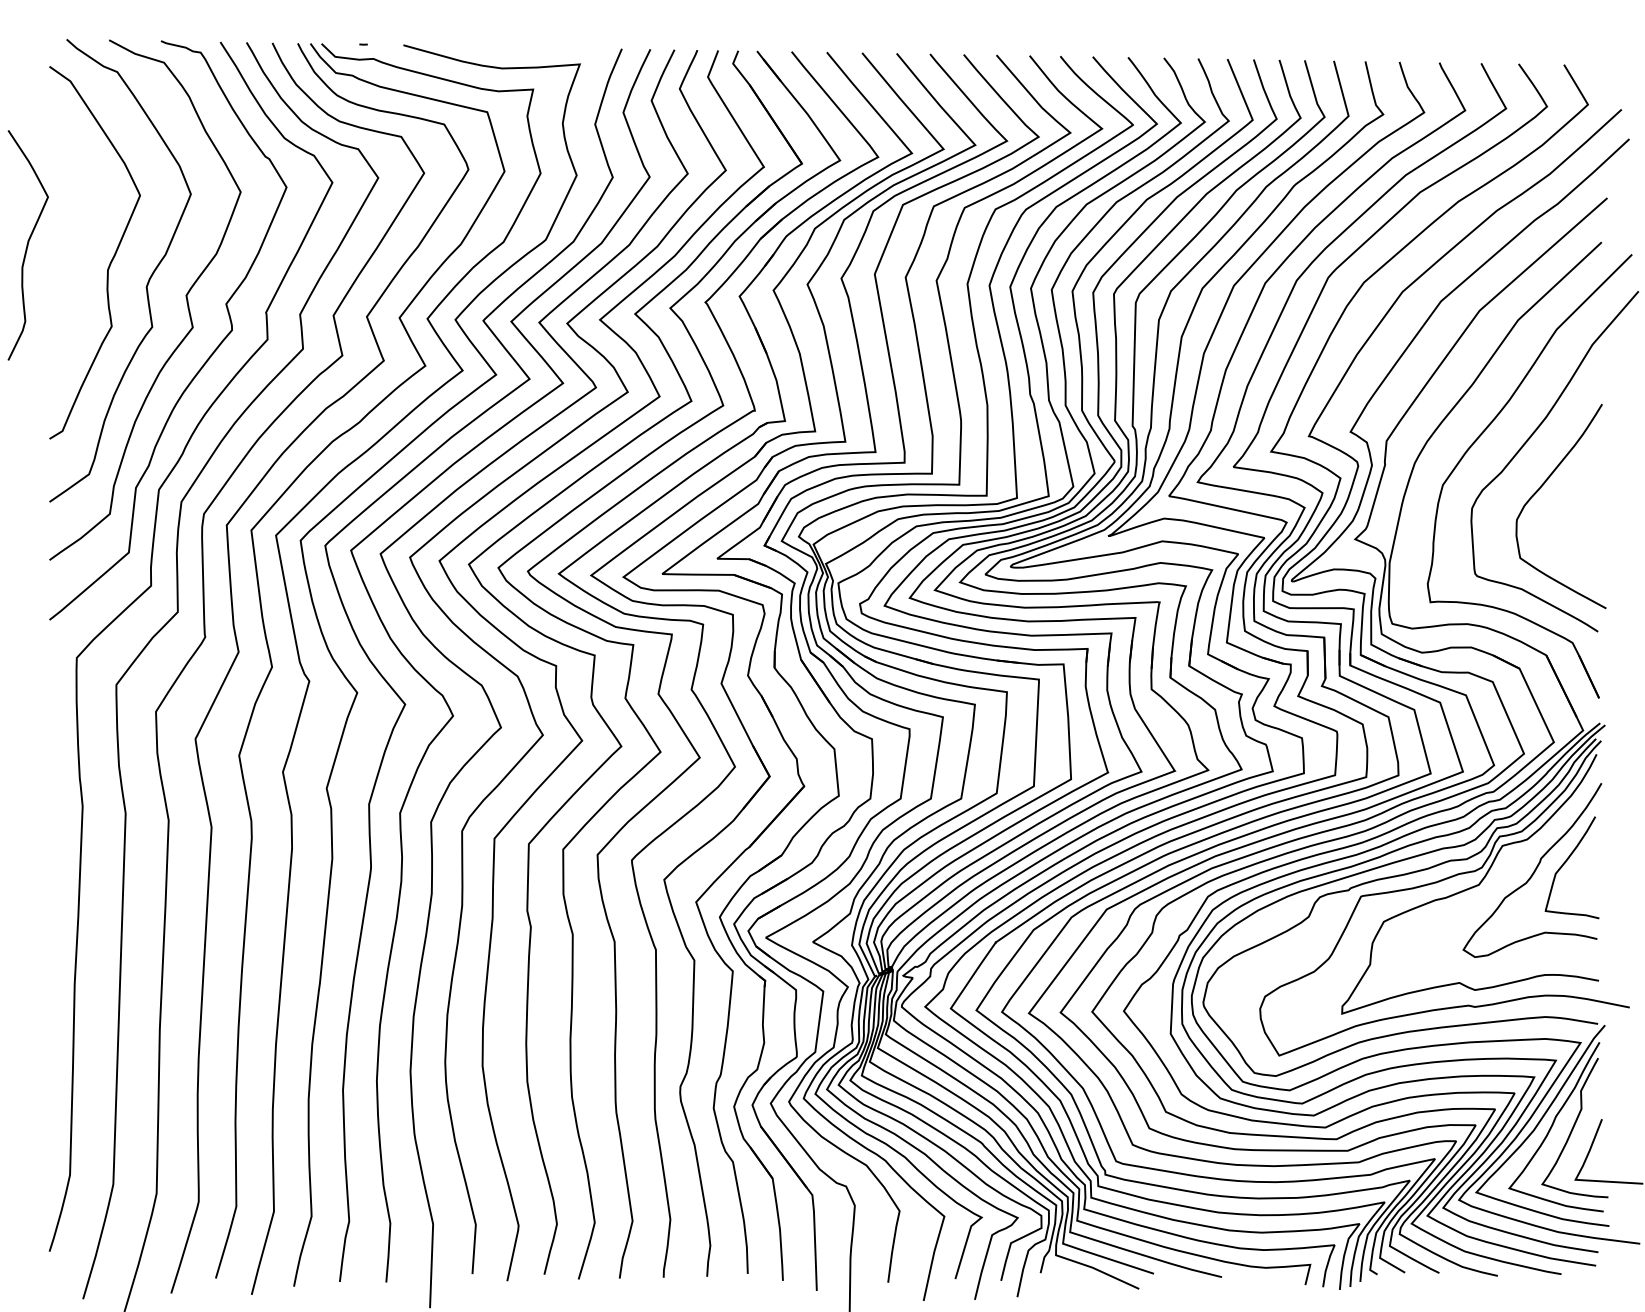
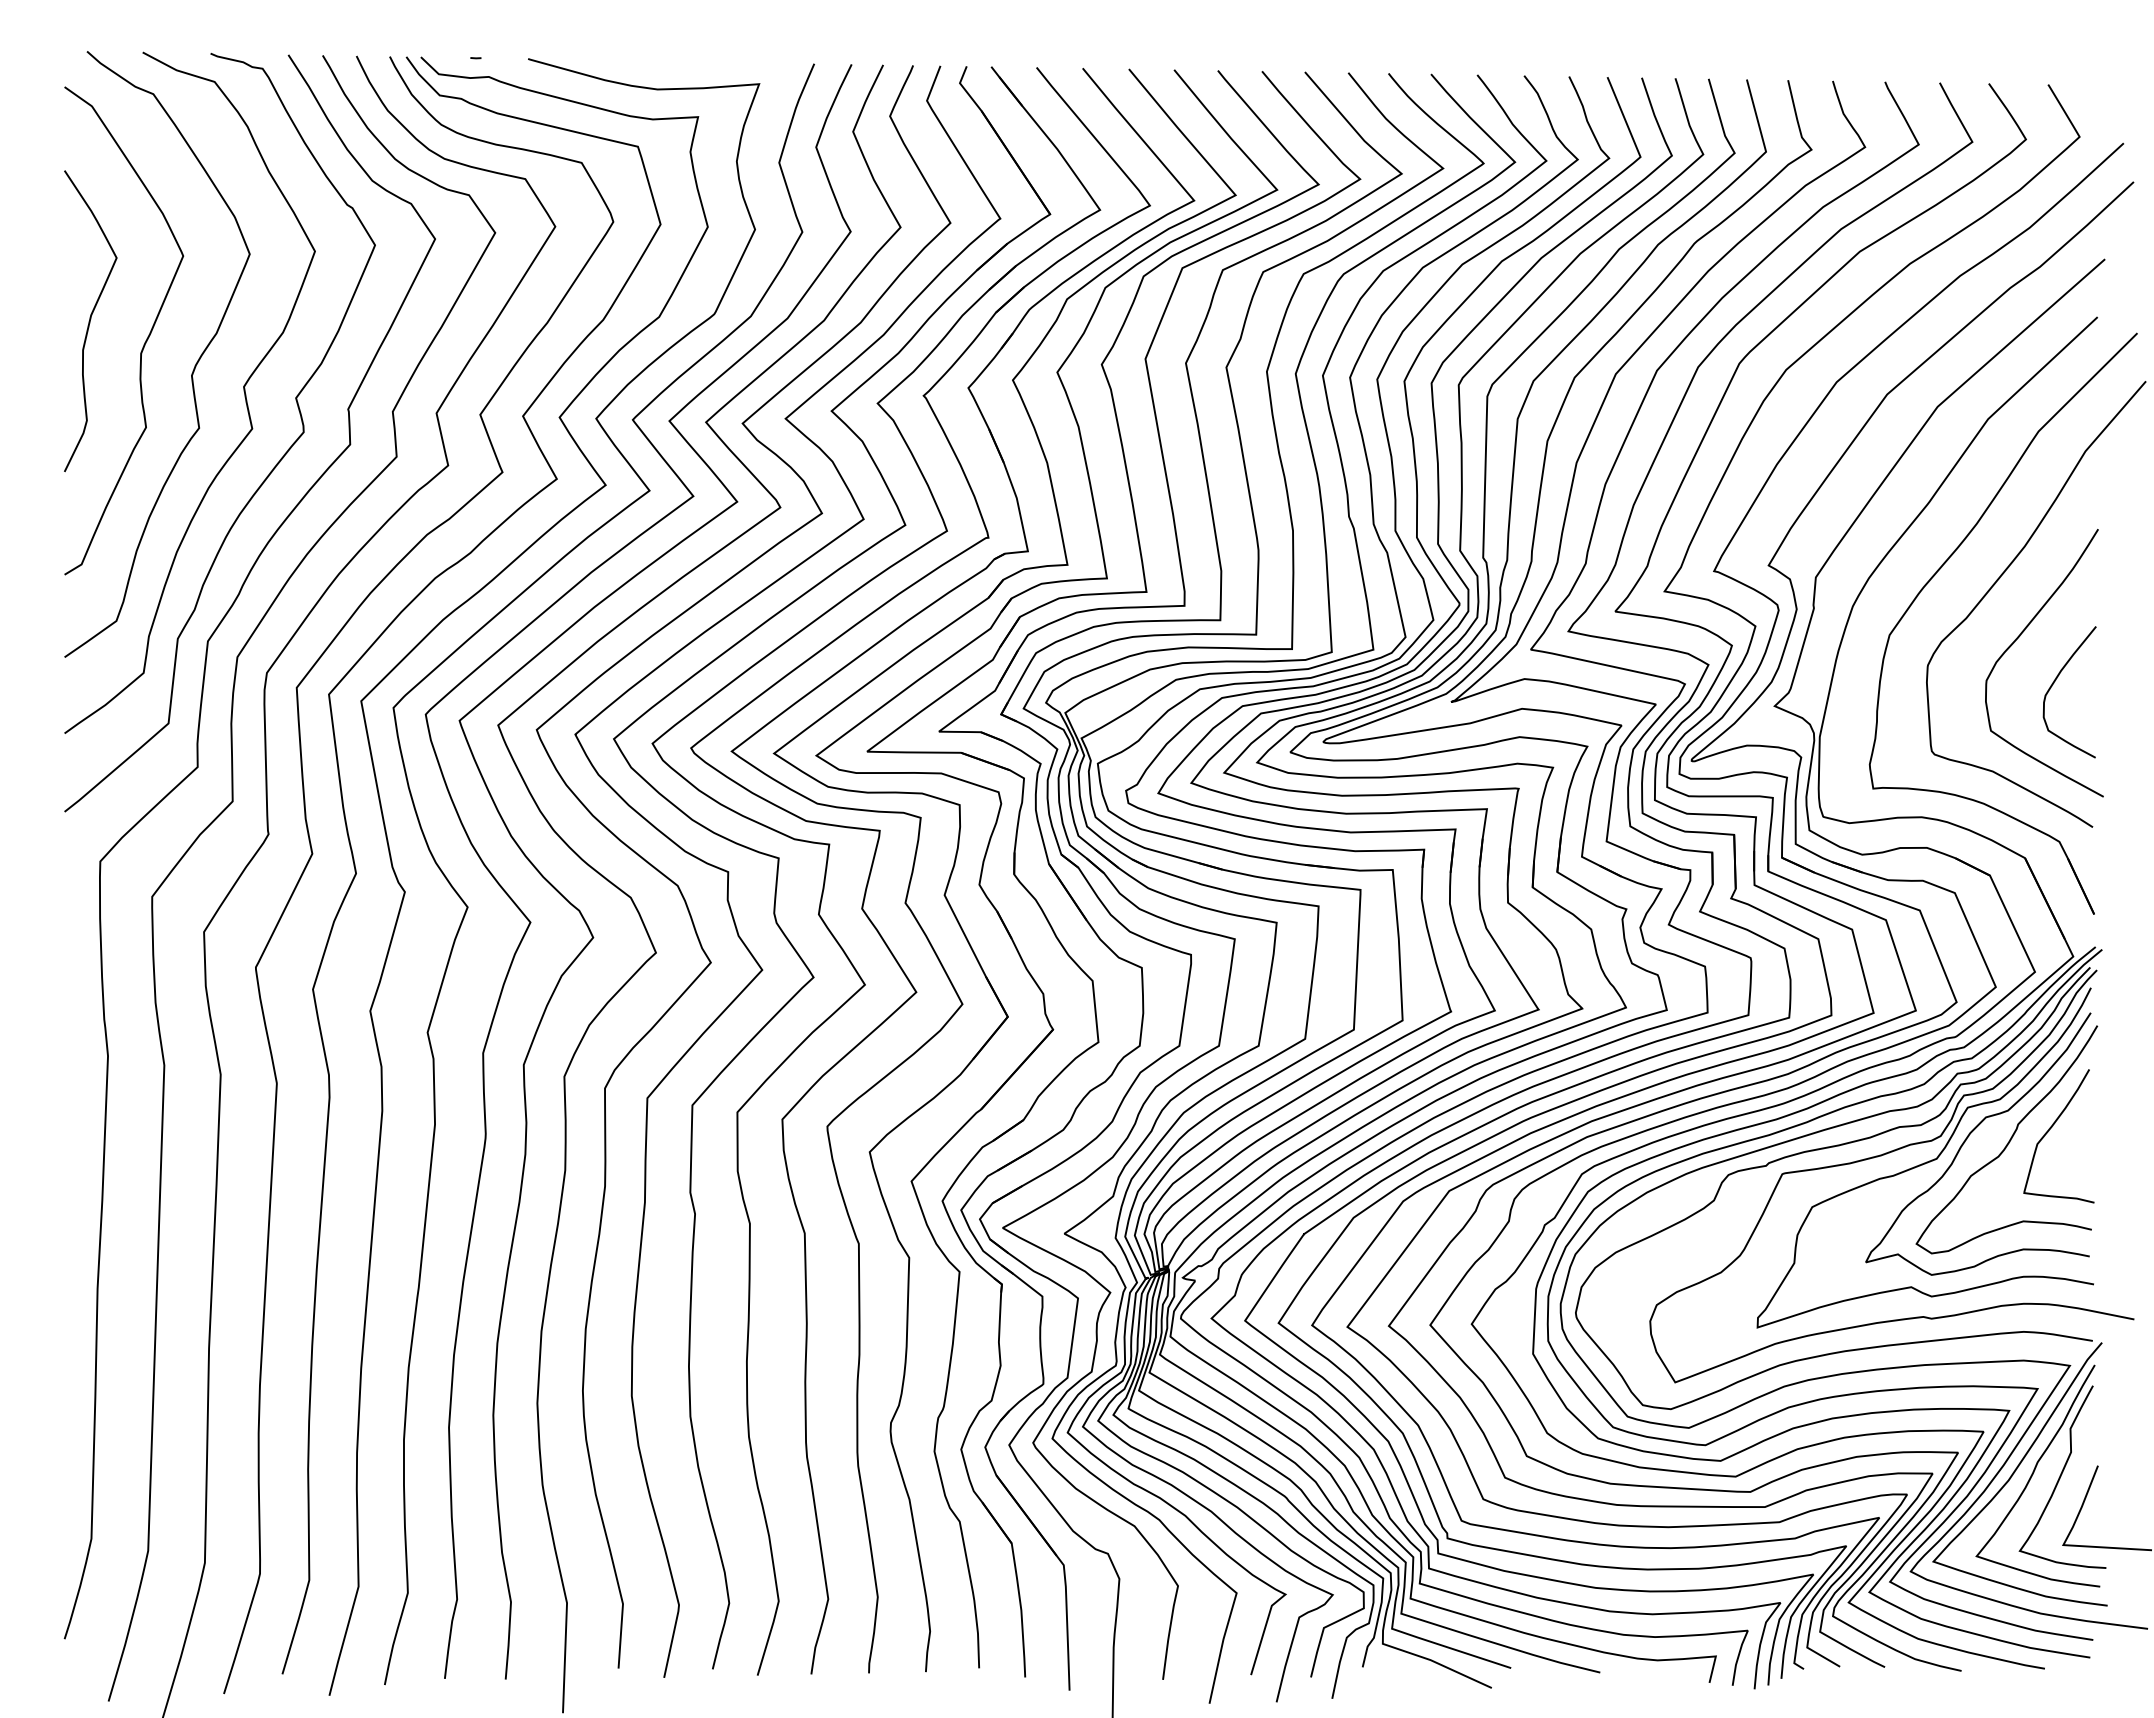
curve: (28, 245) -> (90, 321), moved
curve: (1568, 522) -> (2054, 683), added
curve: (1503, 867) -> (1969, 1136), added

